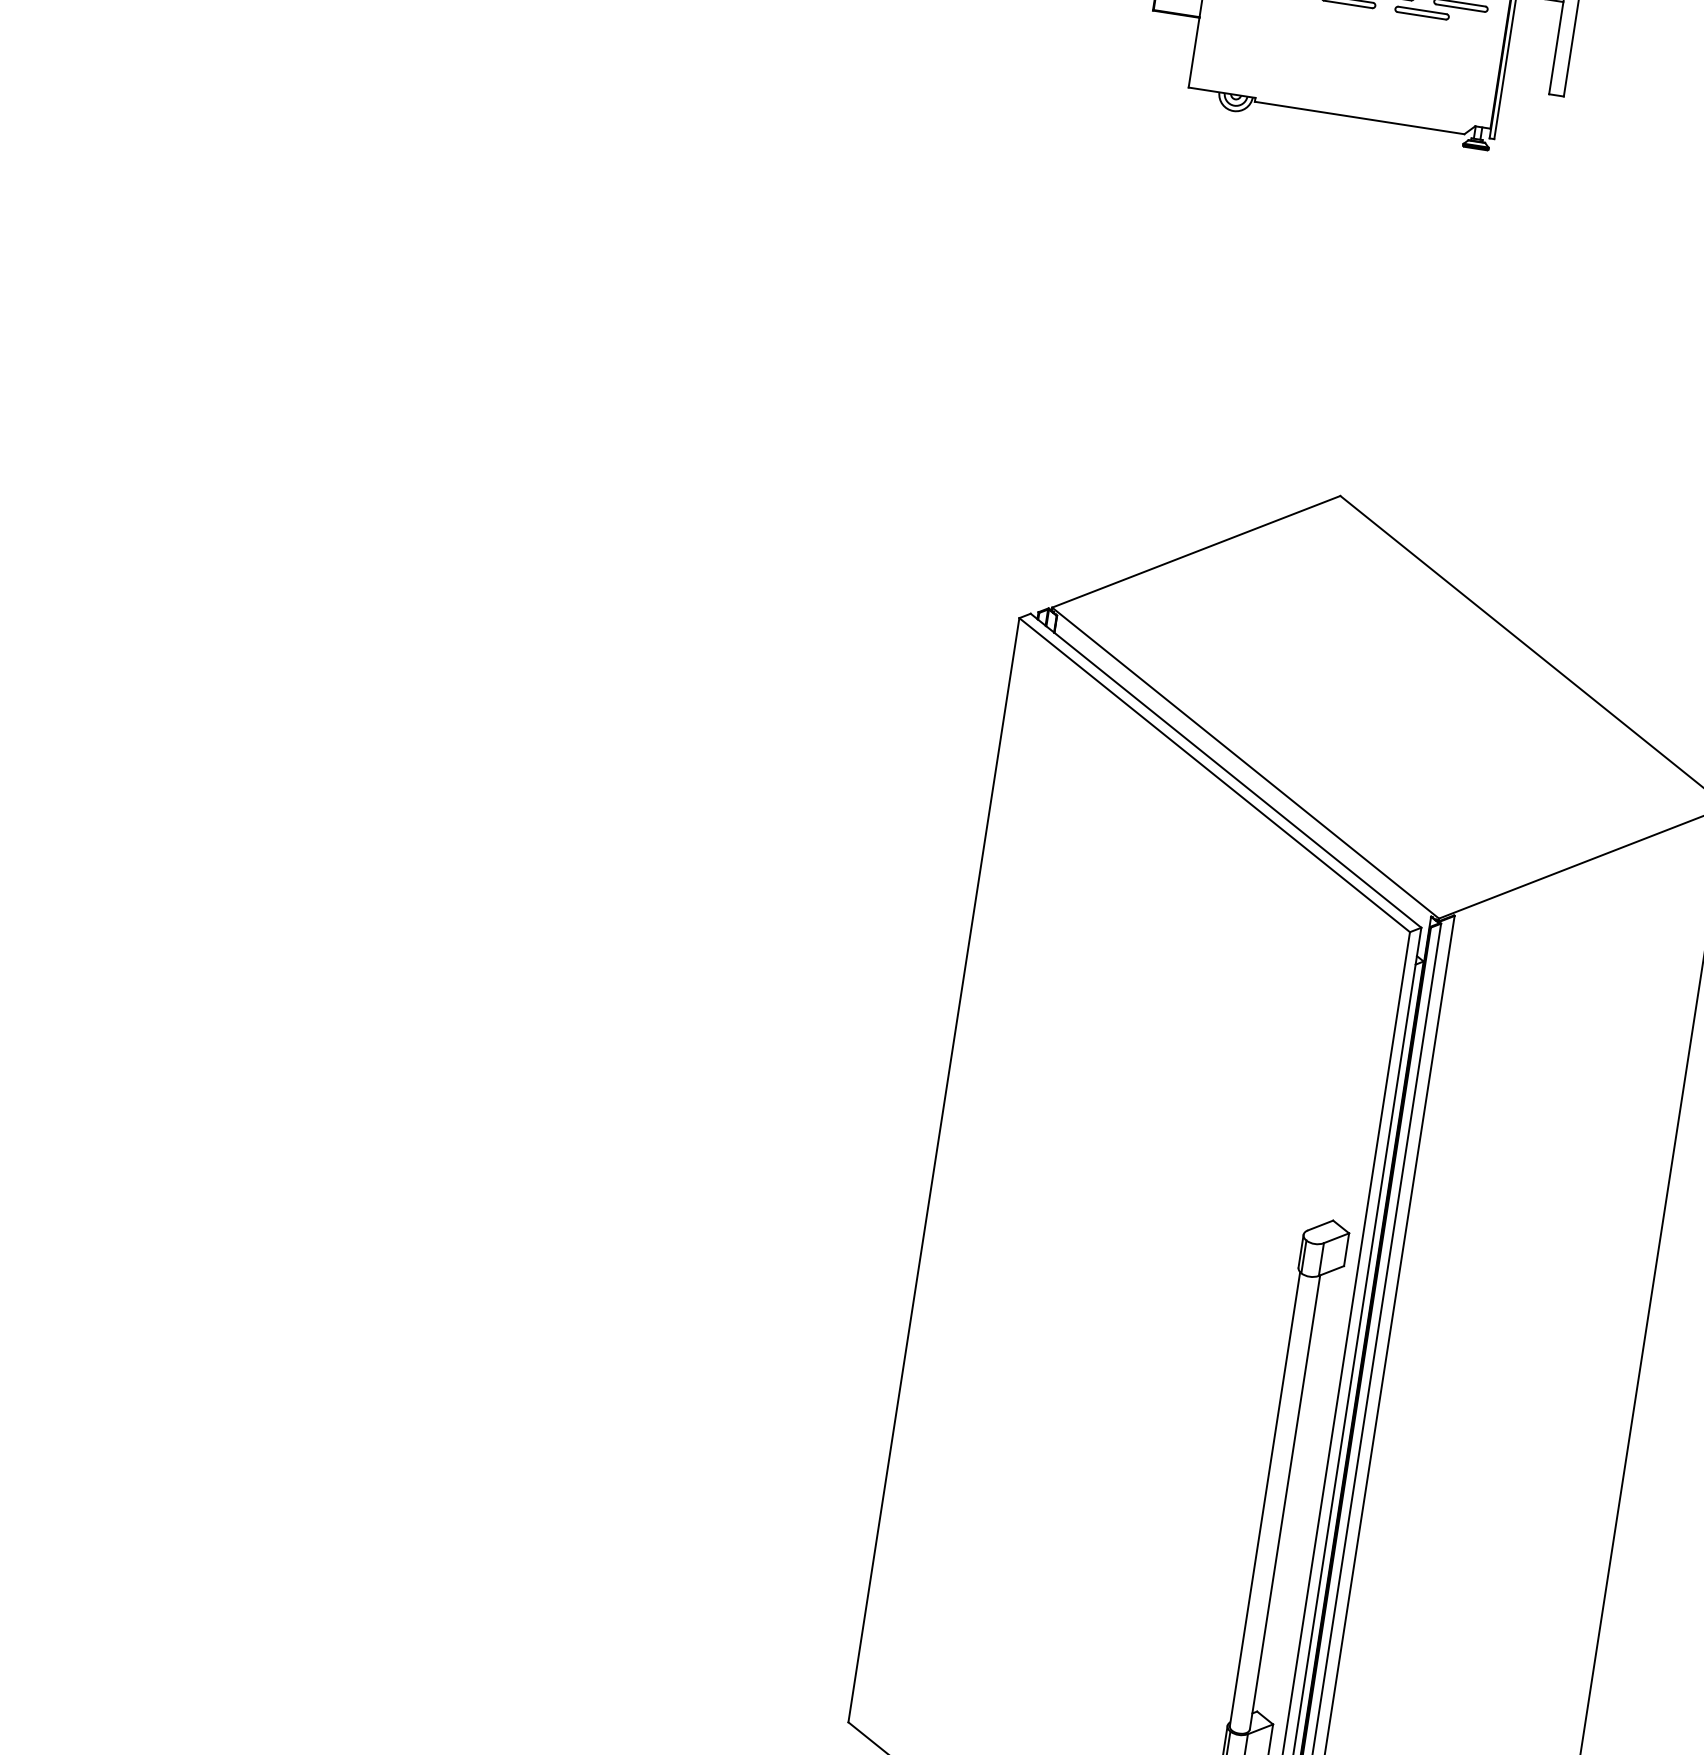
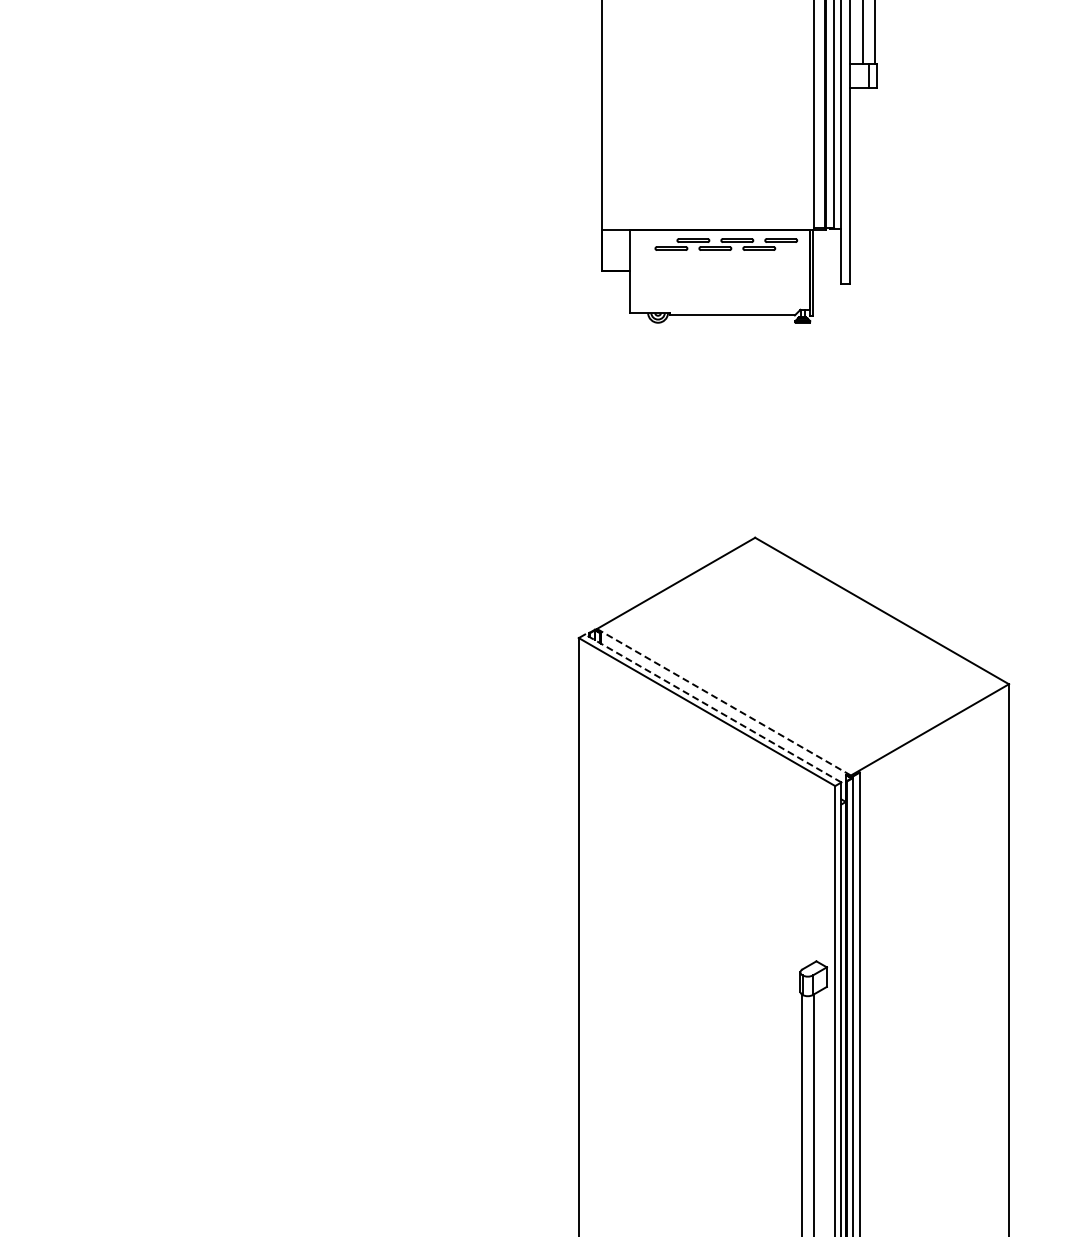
line: (1246, 763) -> (724, 702), solid -> dashed
line: (1224, 770) -> (712, 708), solid -> dashed

